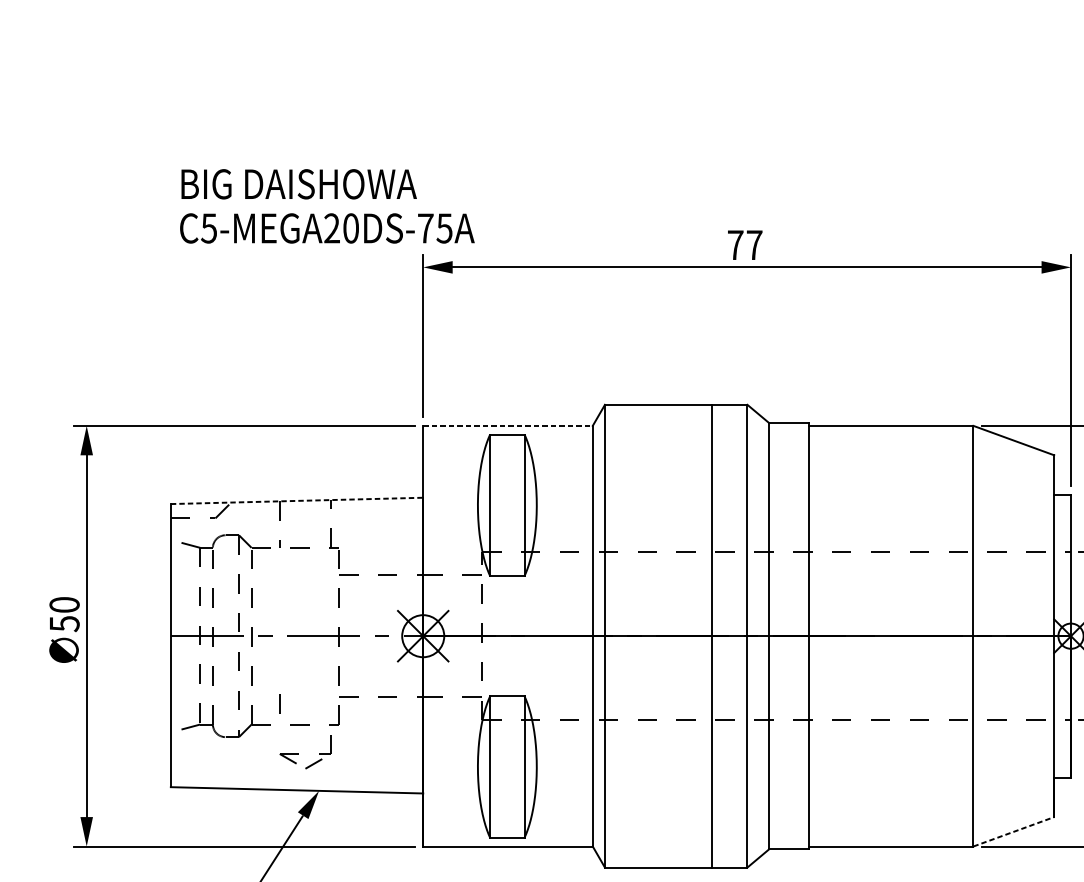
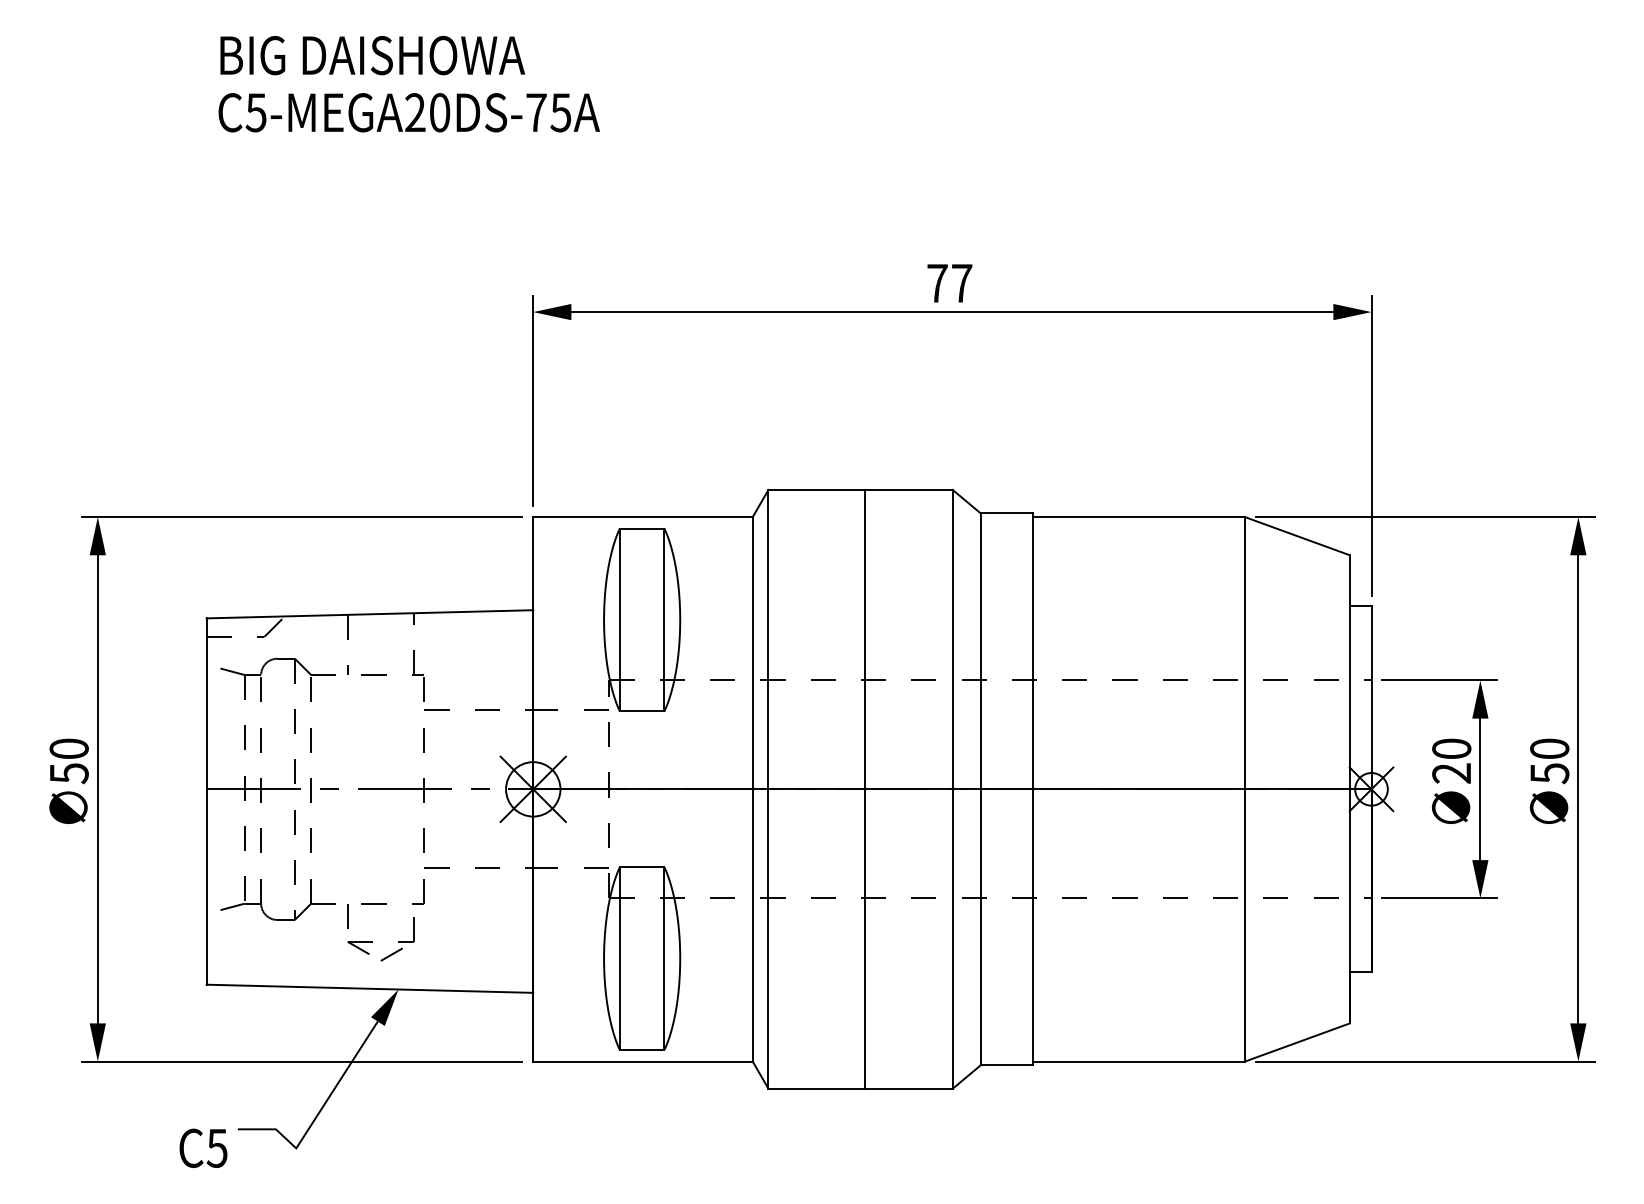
text: (326, 206) -> (408, 84), moved
line: (507, 426) -> (642, 517), dashed -> solid
line: (297, 501) -> (370, 614), dashed -> solid
line: (712, 635) -> (865, 788), moved
line: (279, 704) -> (347, 916), moved
line: (1013, 831) -> (1297, 1042), dashed -> solid

